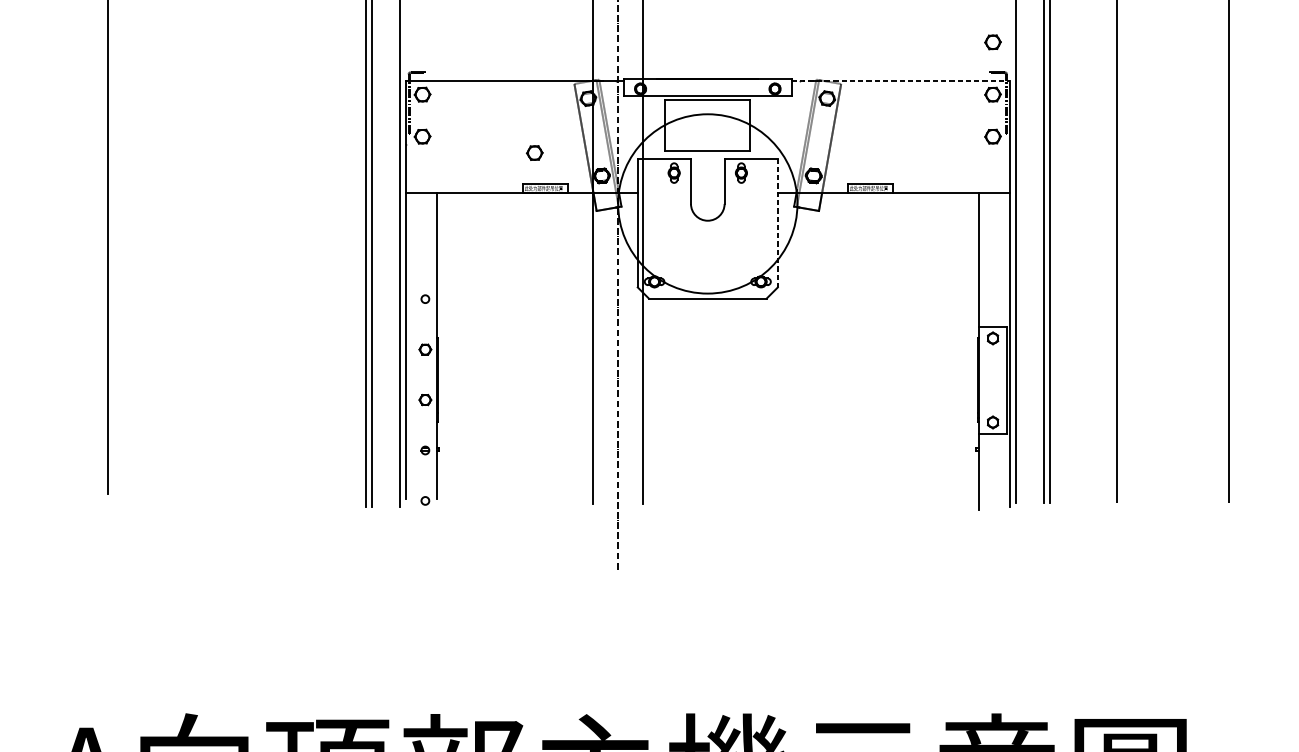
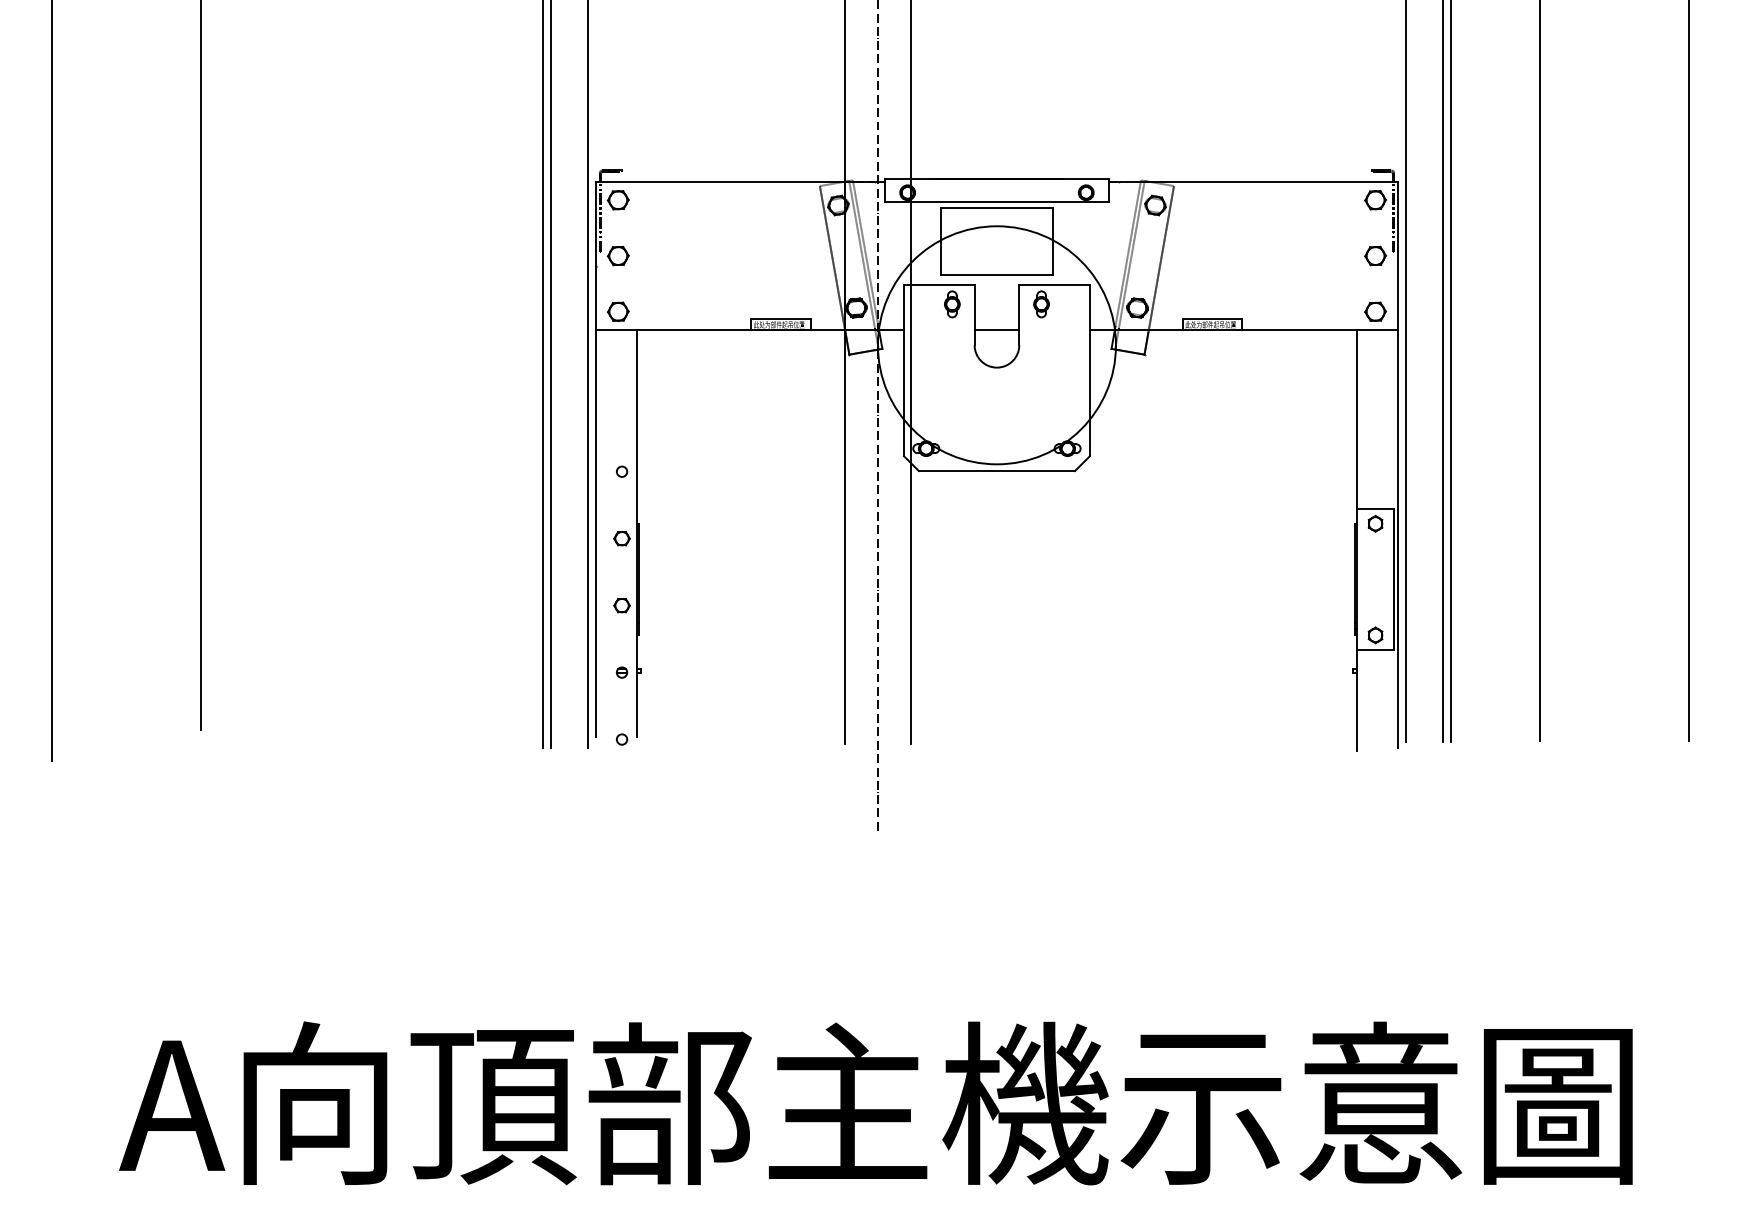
part: (992, 42) -> (1375, 311), moved
line: (901, 80) -> (1253, 181), dashed -> solid
part: (534, 152) -> (617, 311), moved
line: (707, 192) -> (996, 330), added
line: (777, 222) -> (1089, 370), dashed -> solid

